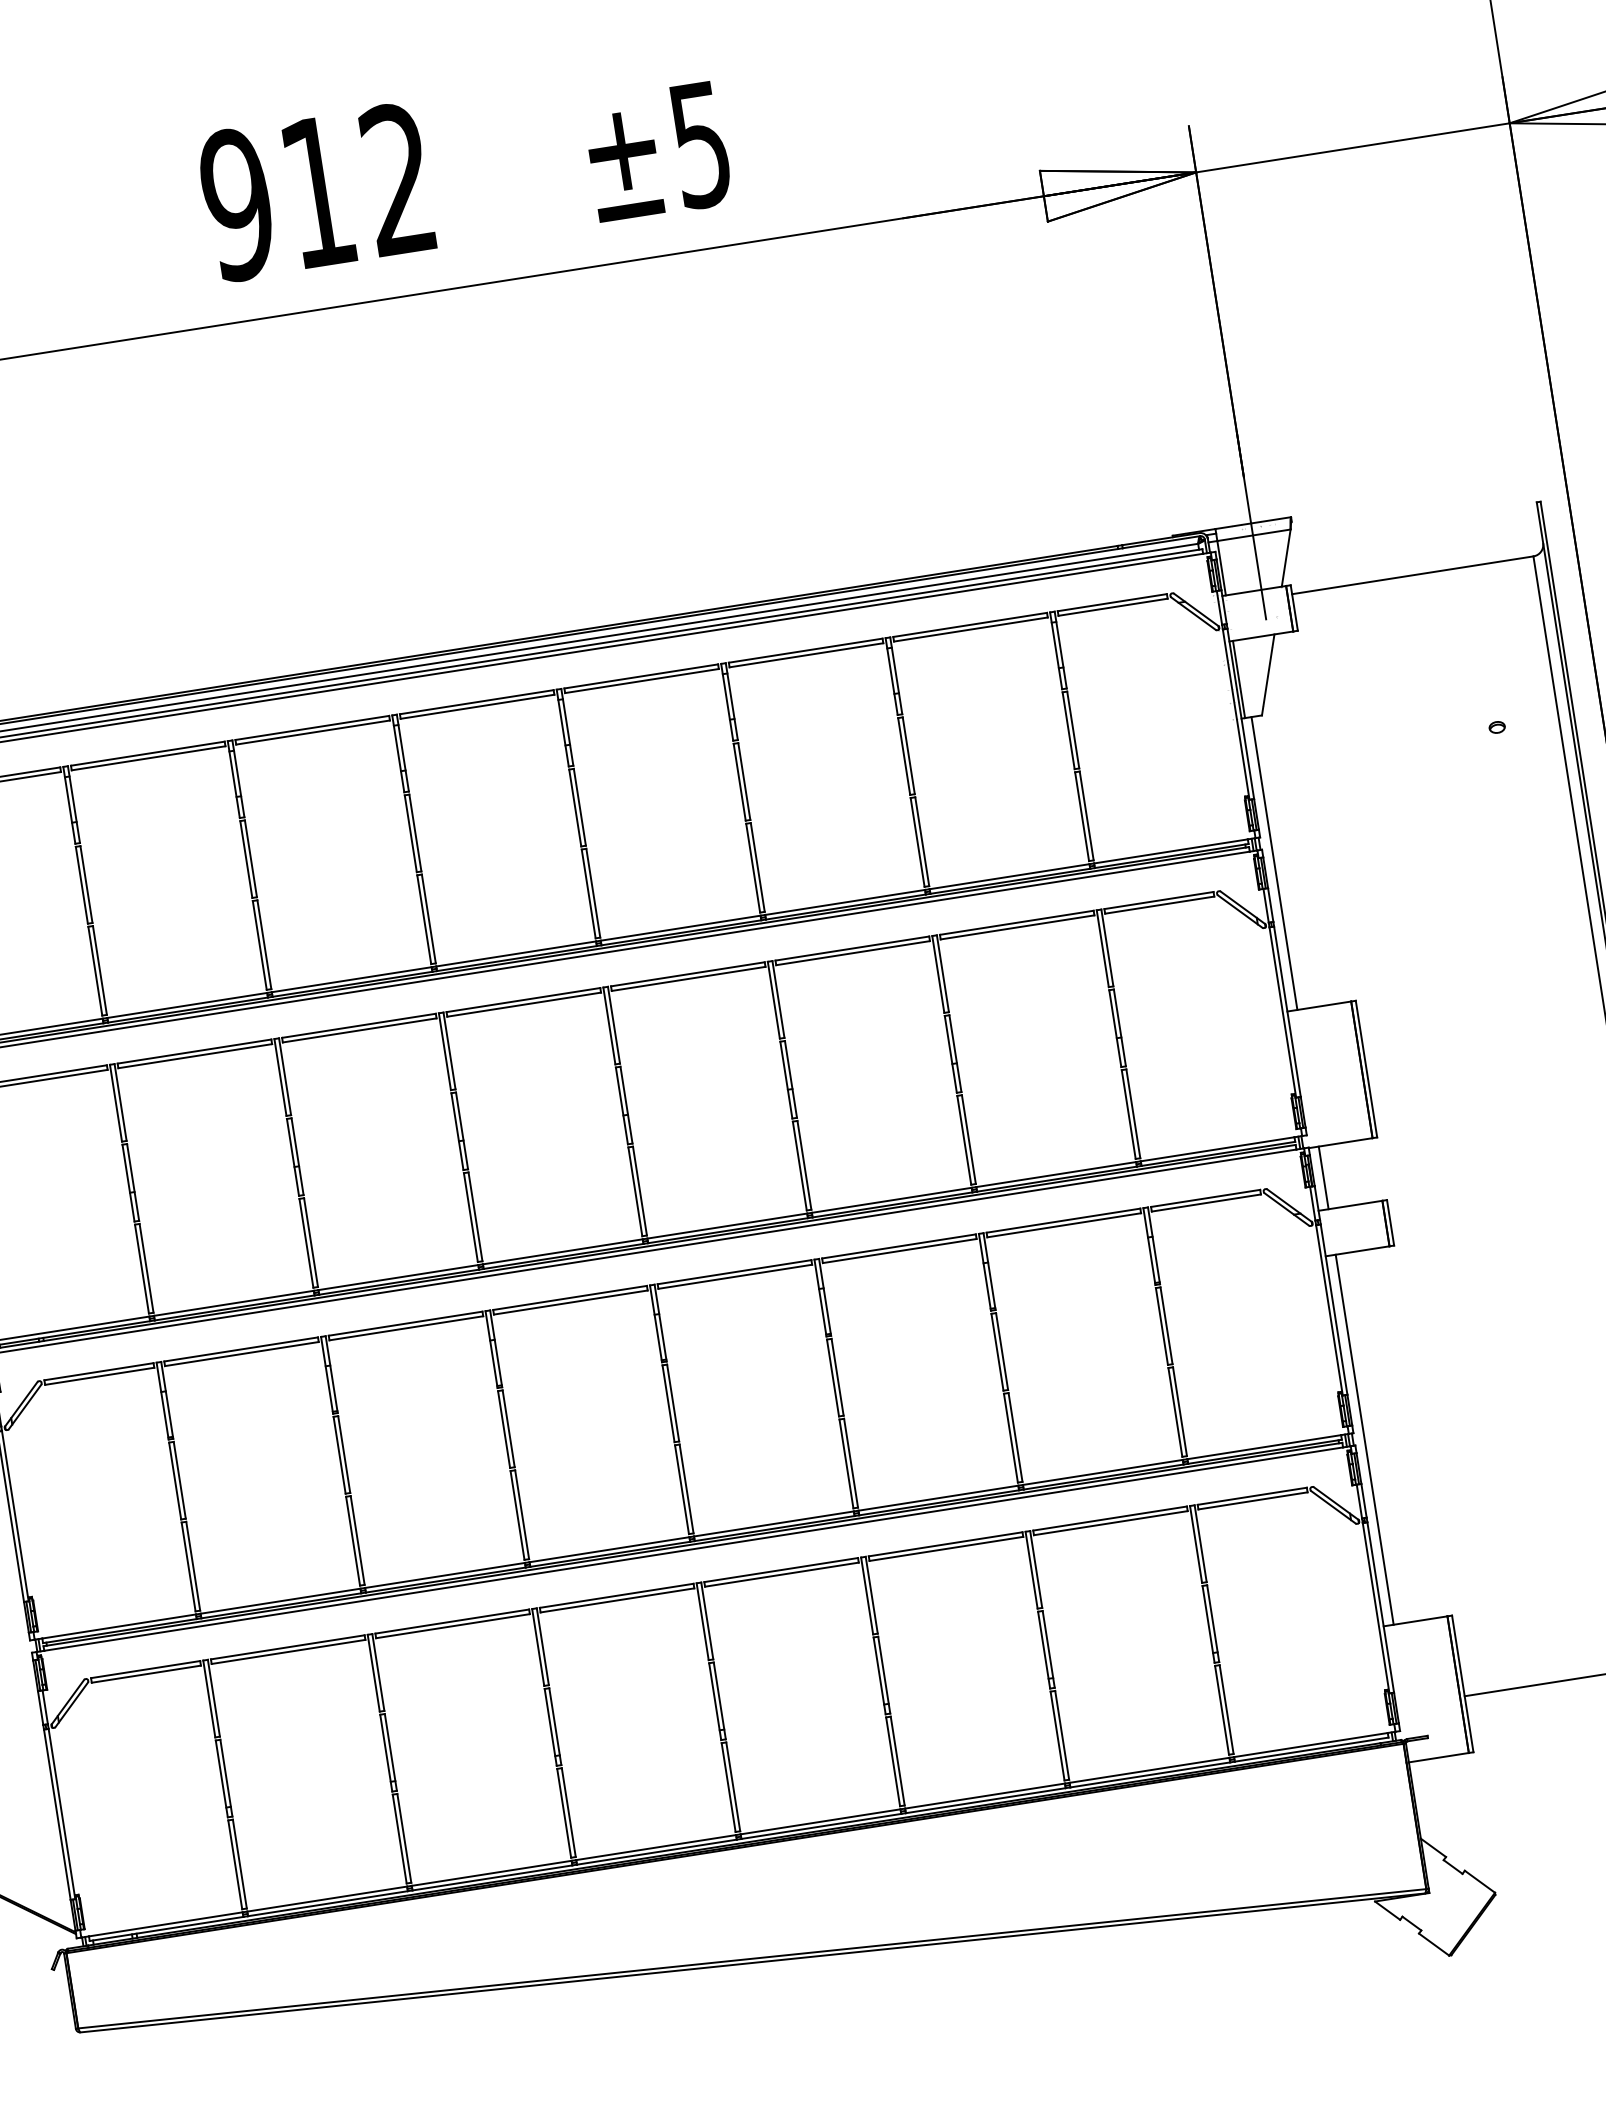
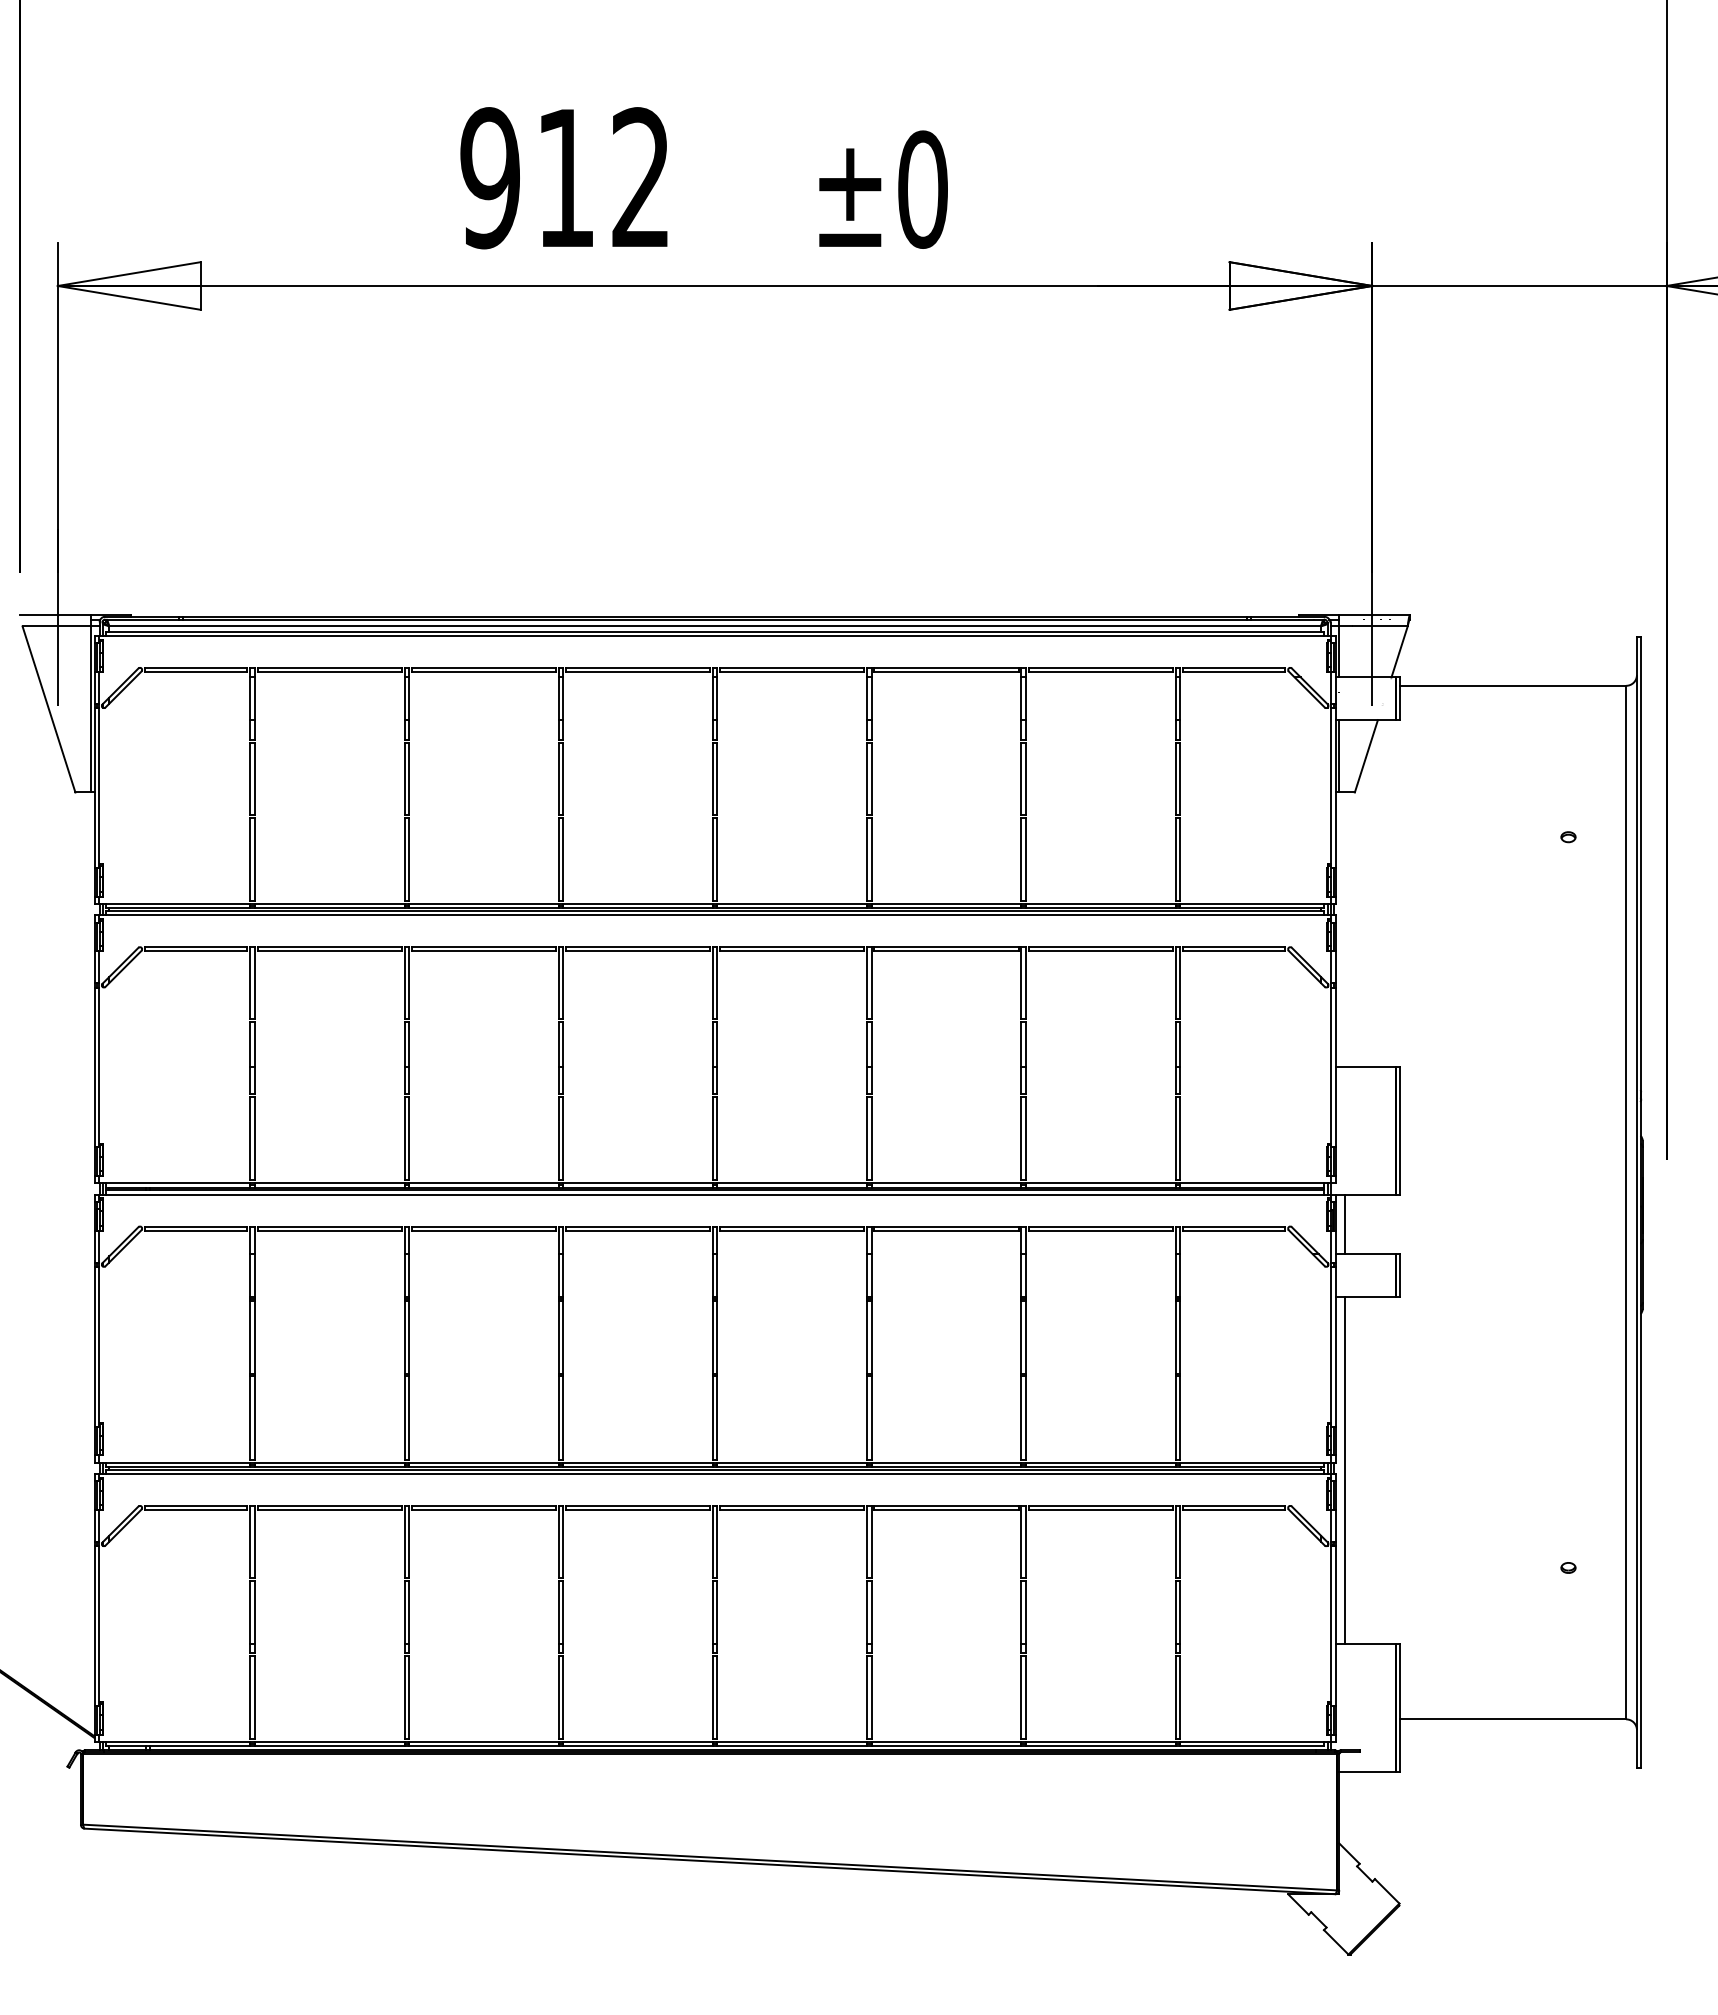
text: (700, 144) -> (922, 189), ±5 -> ±0
line: (1274, 863) -> (1345, 929), removed

